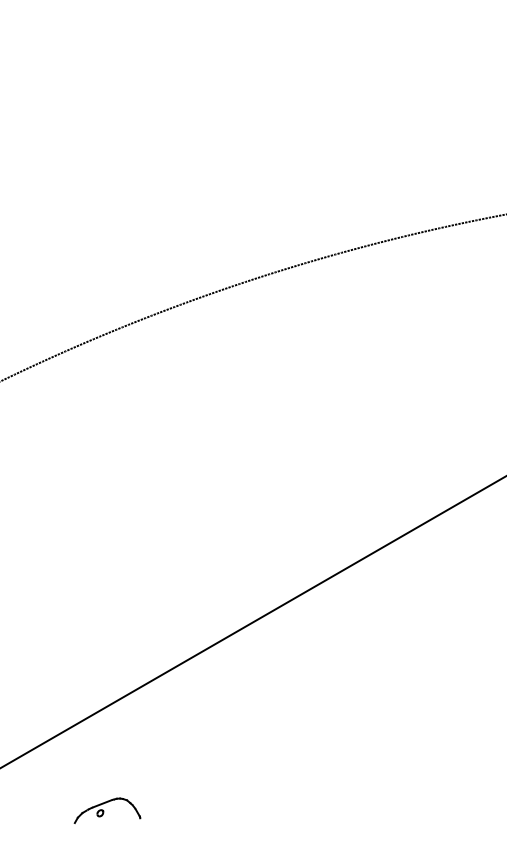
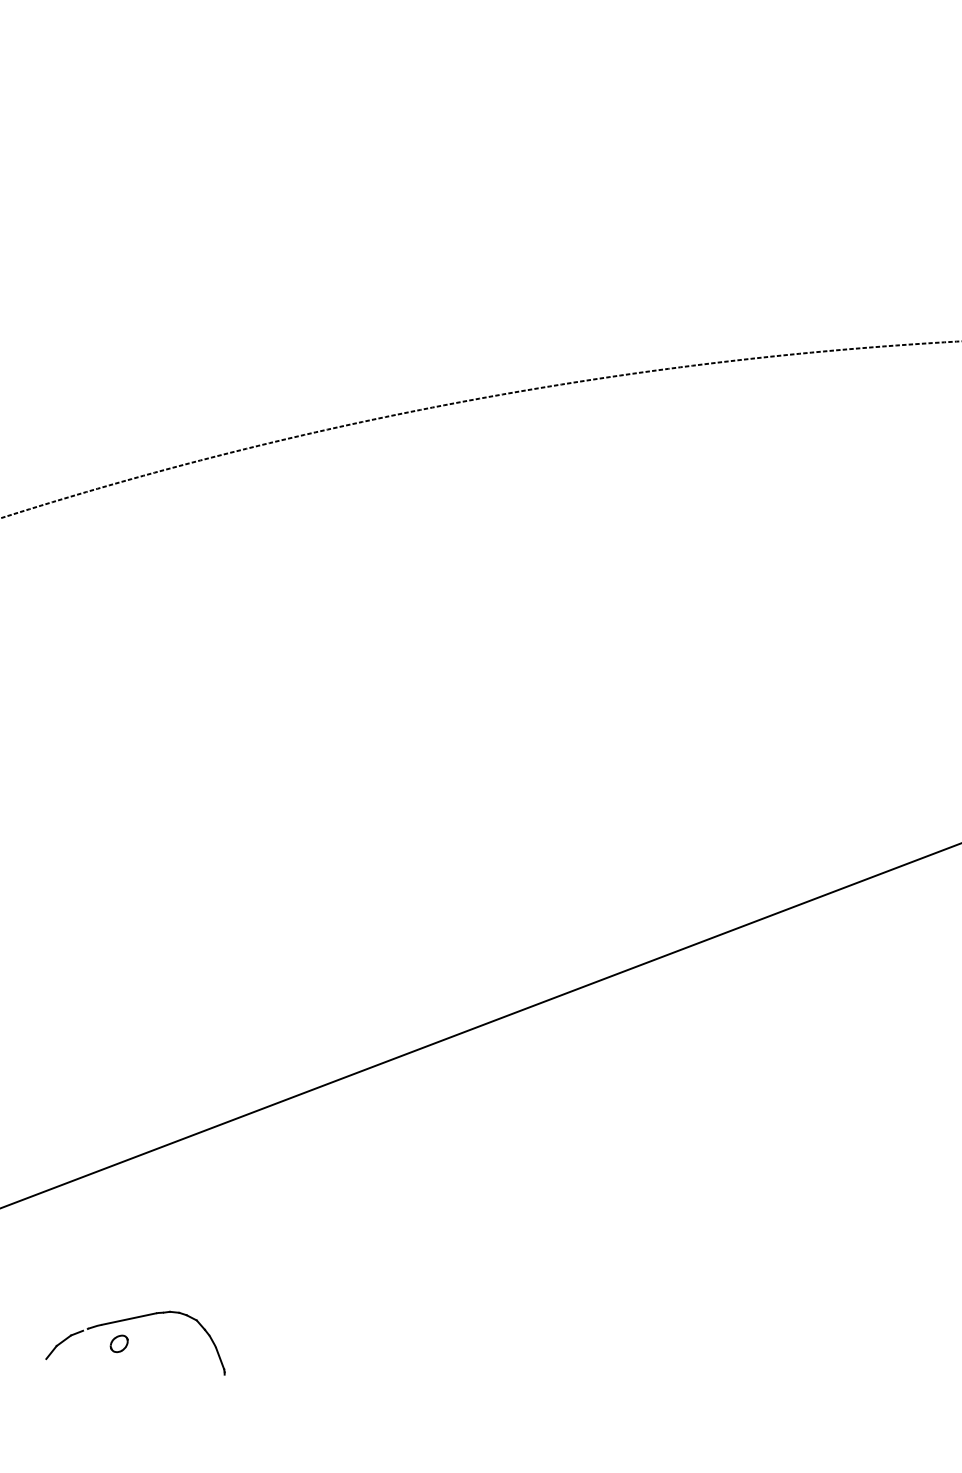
part: (107, 810) -> (139, 1339), size x1.43

